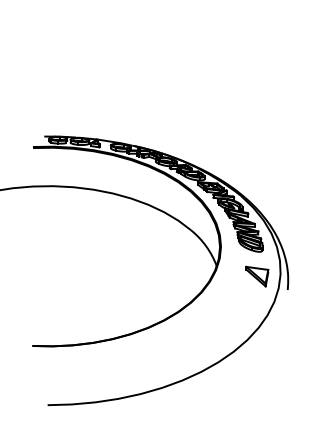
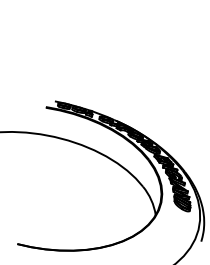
part: (257, 276) -> (182, 228), removed

